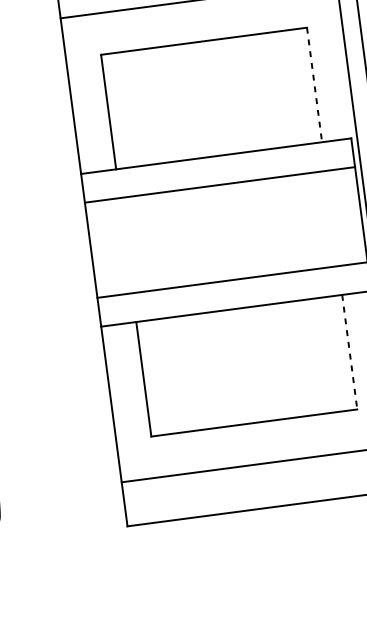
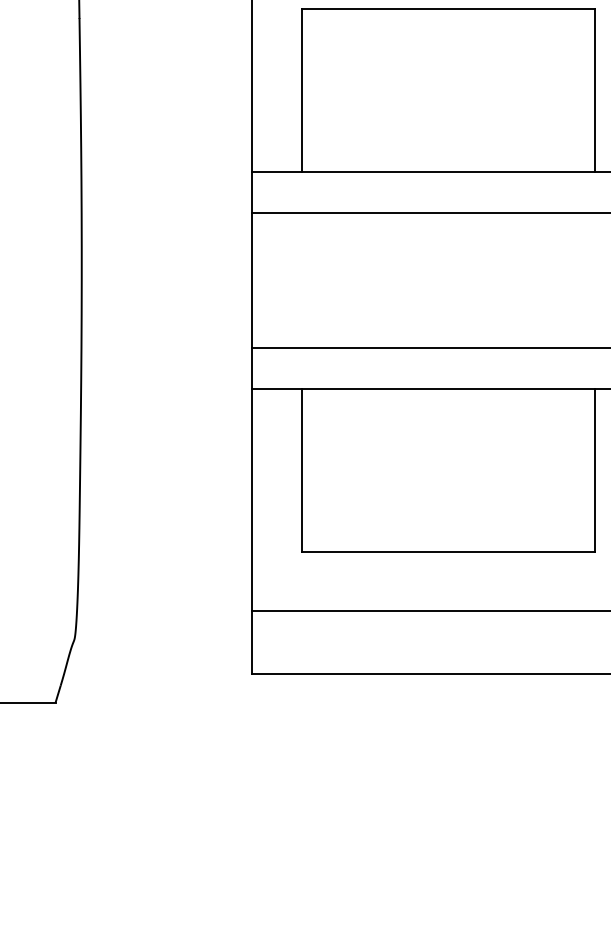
line: (314, 84) -> (594, 90), dashed -> solid
line: (349, 351) -> (594, 470), dashed -> solid

